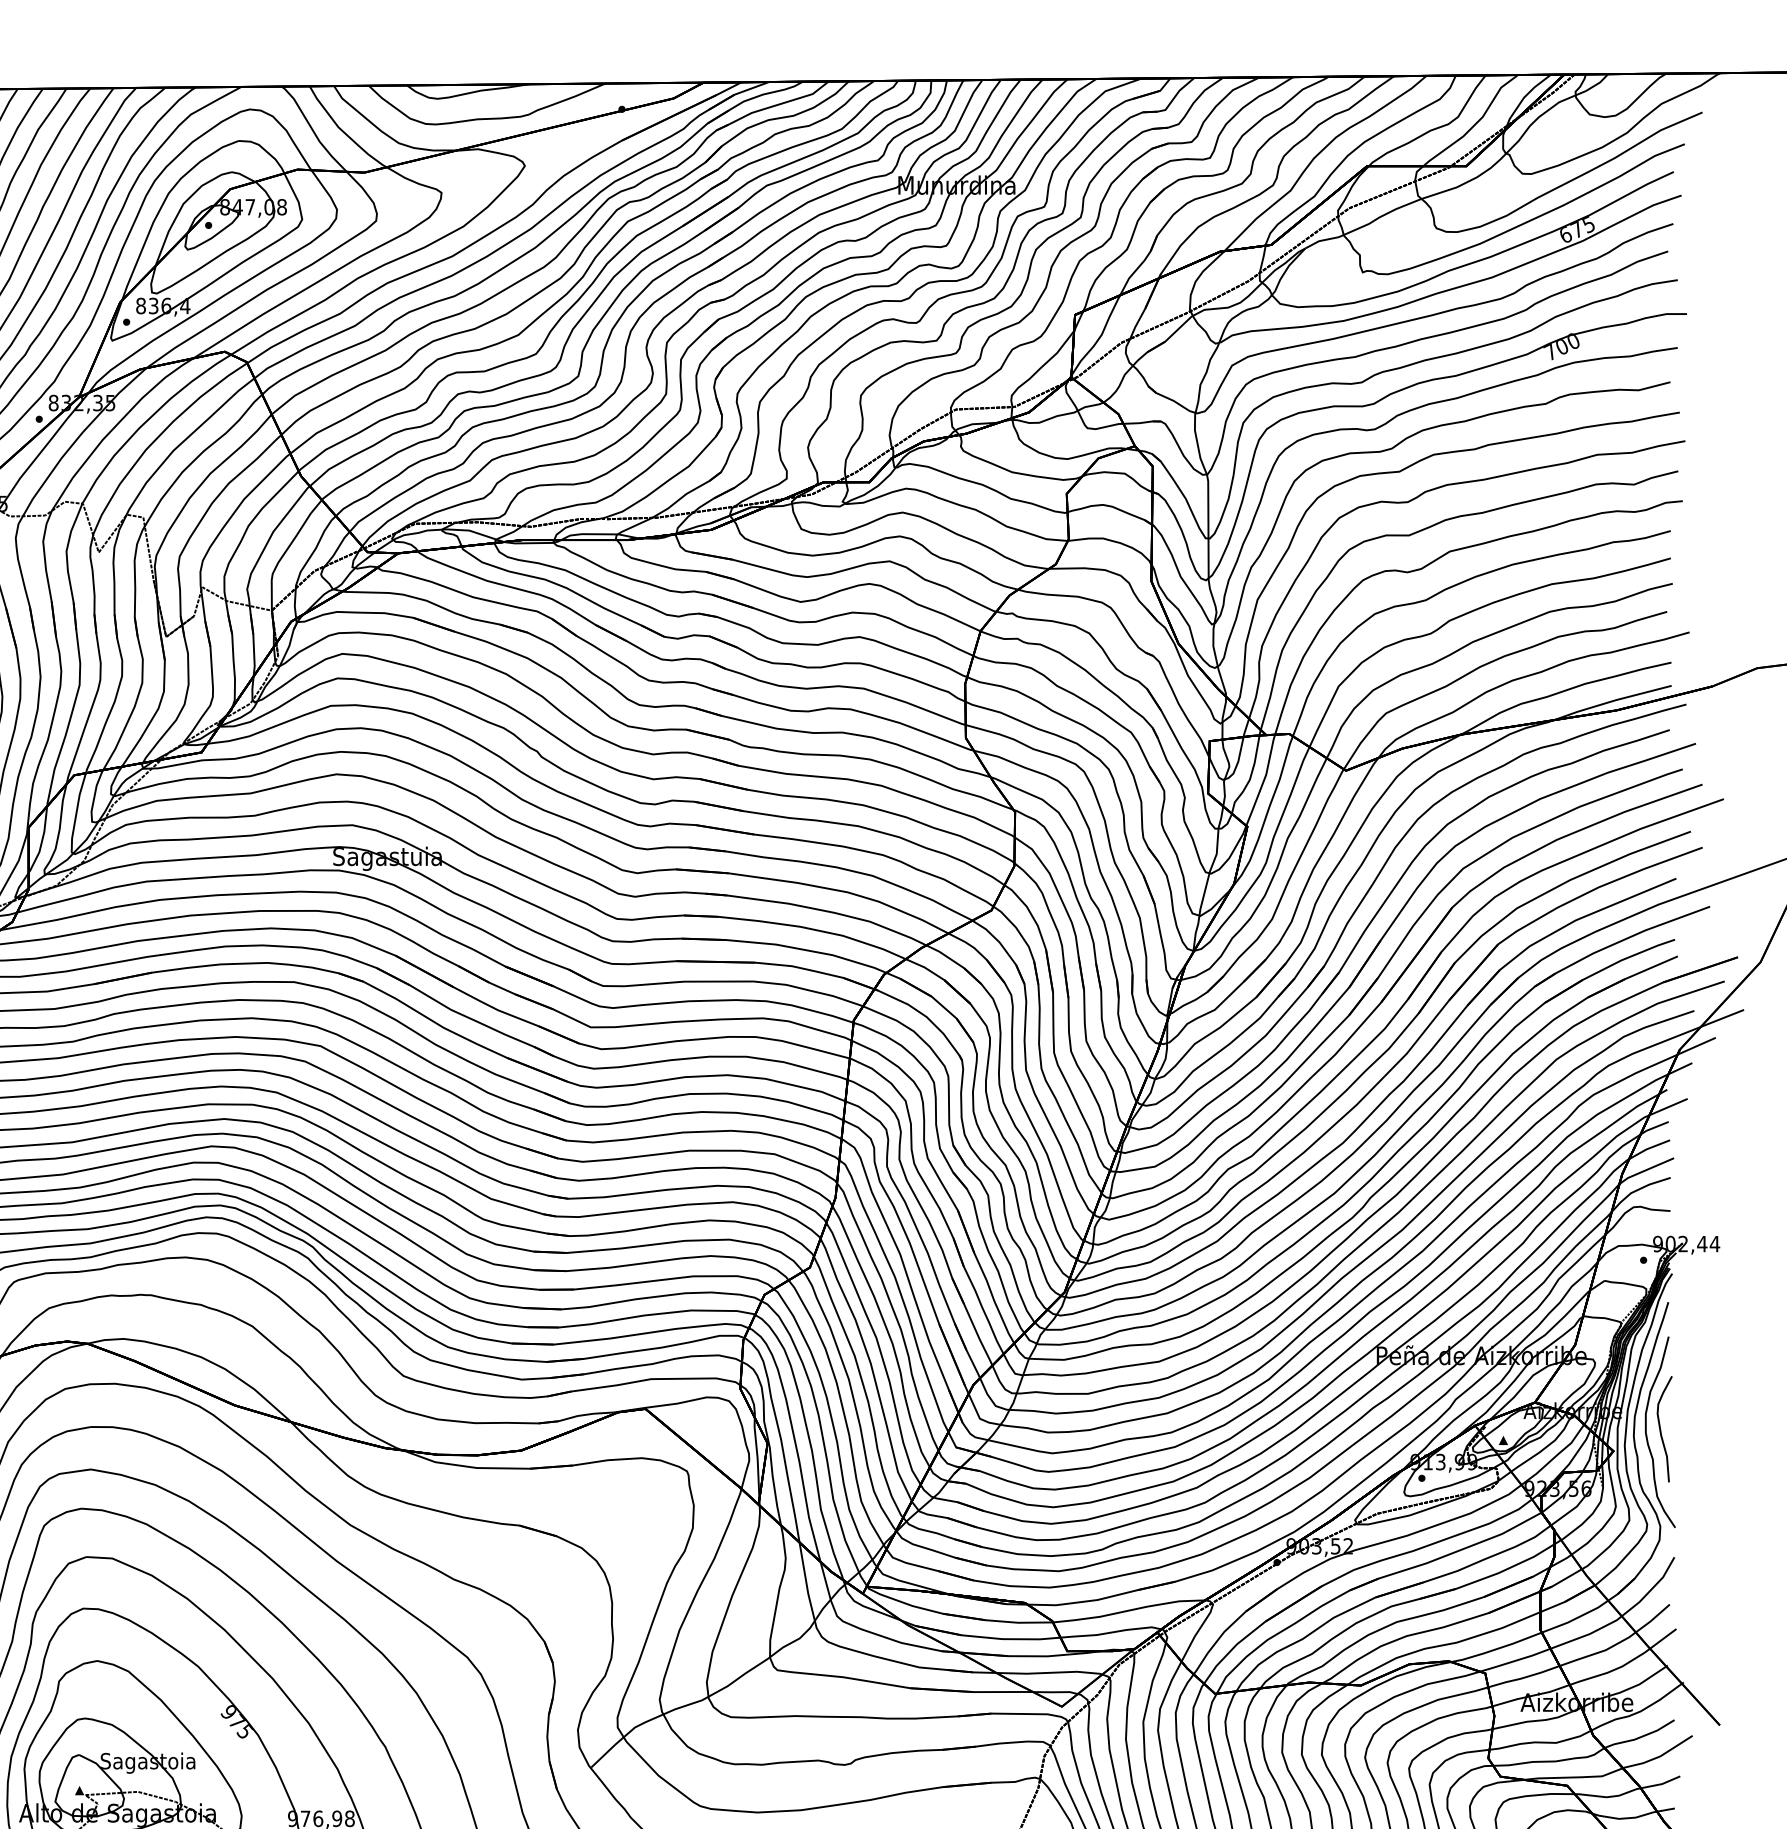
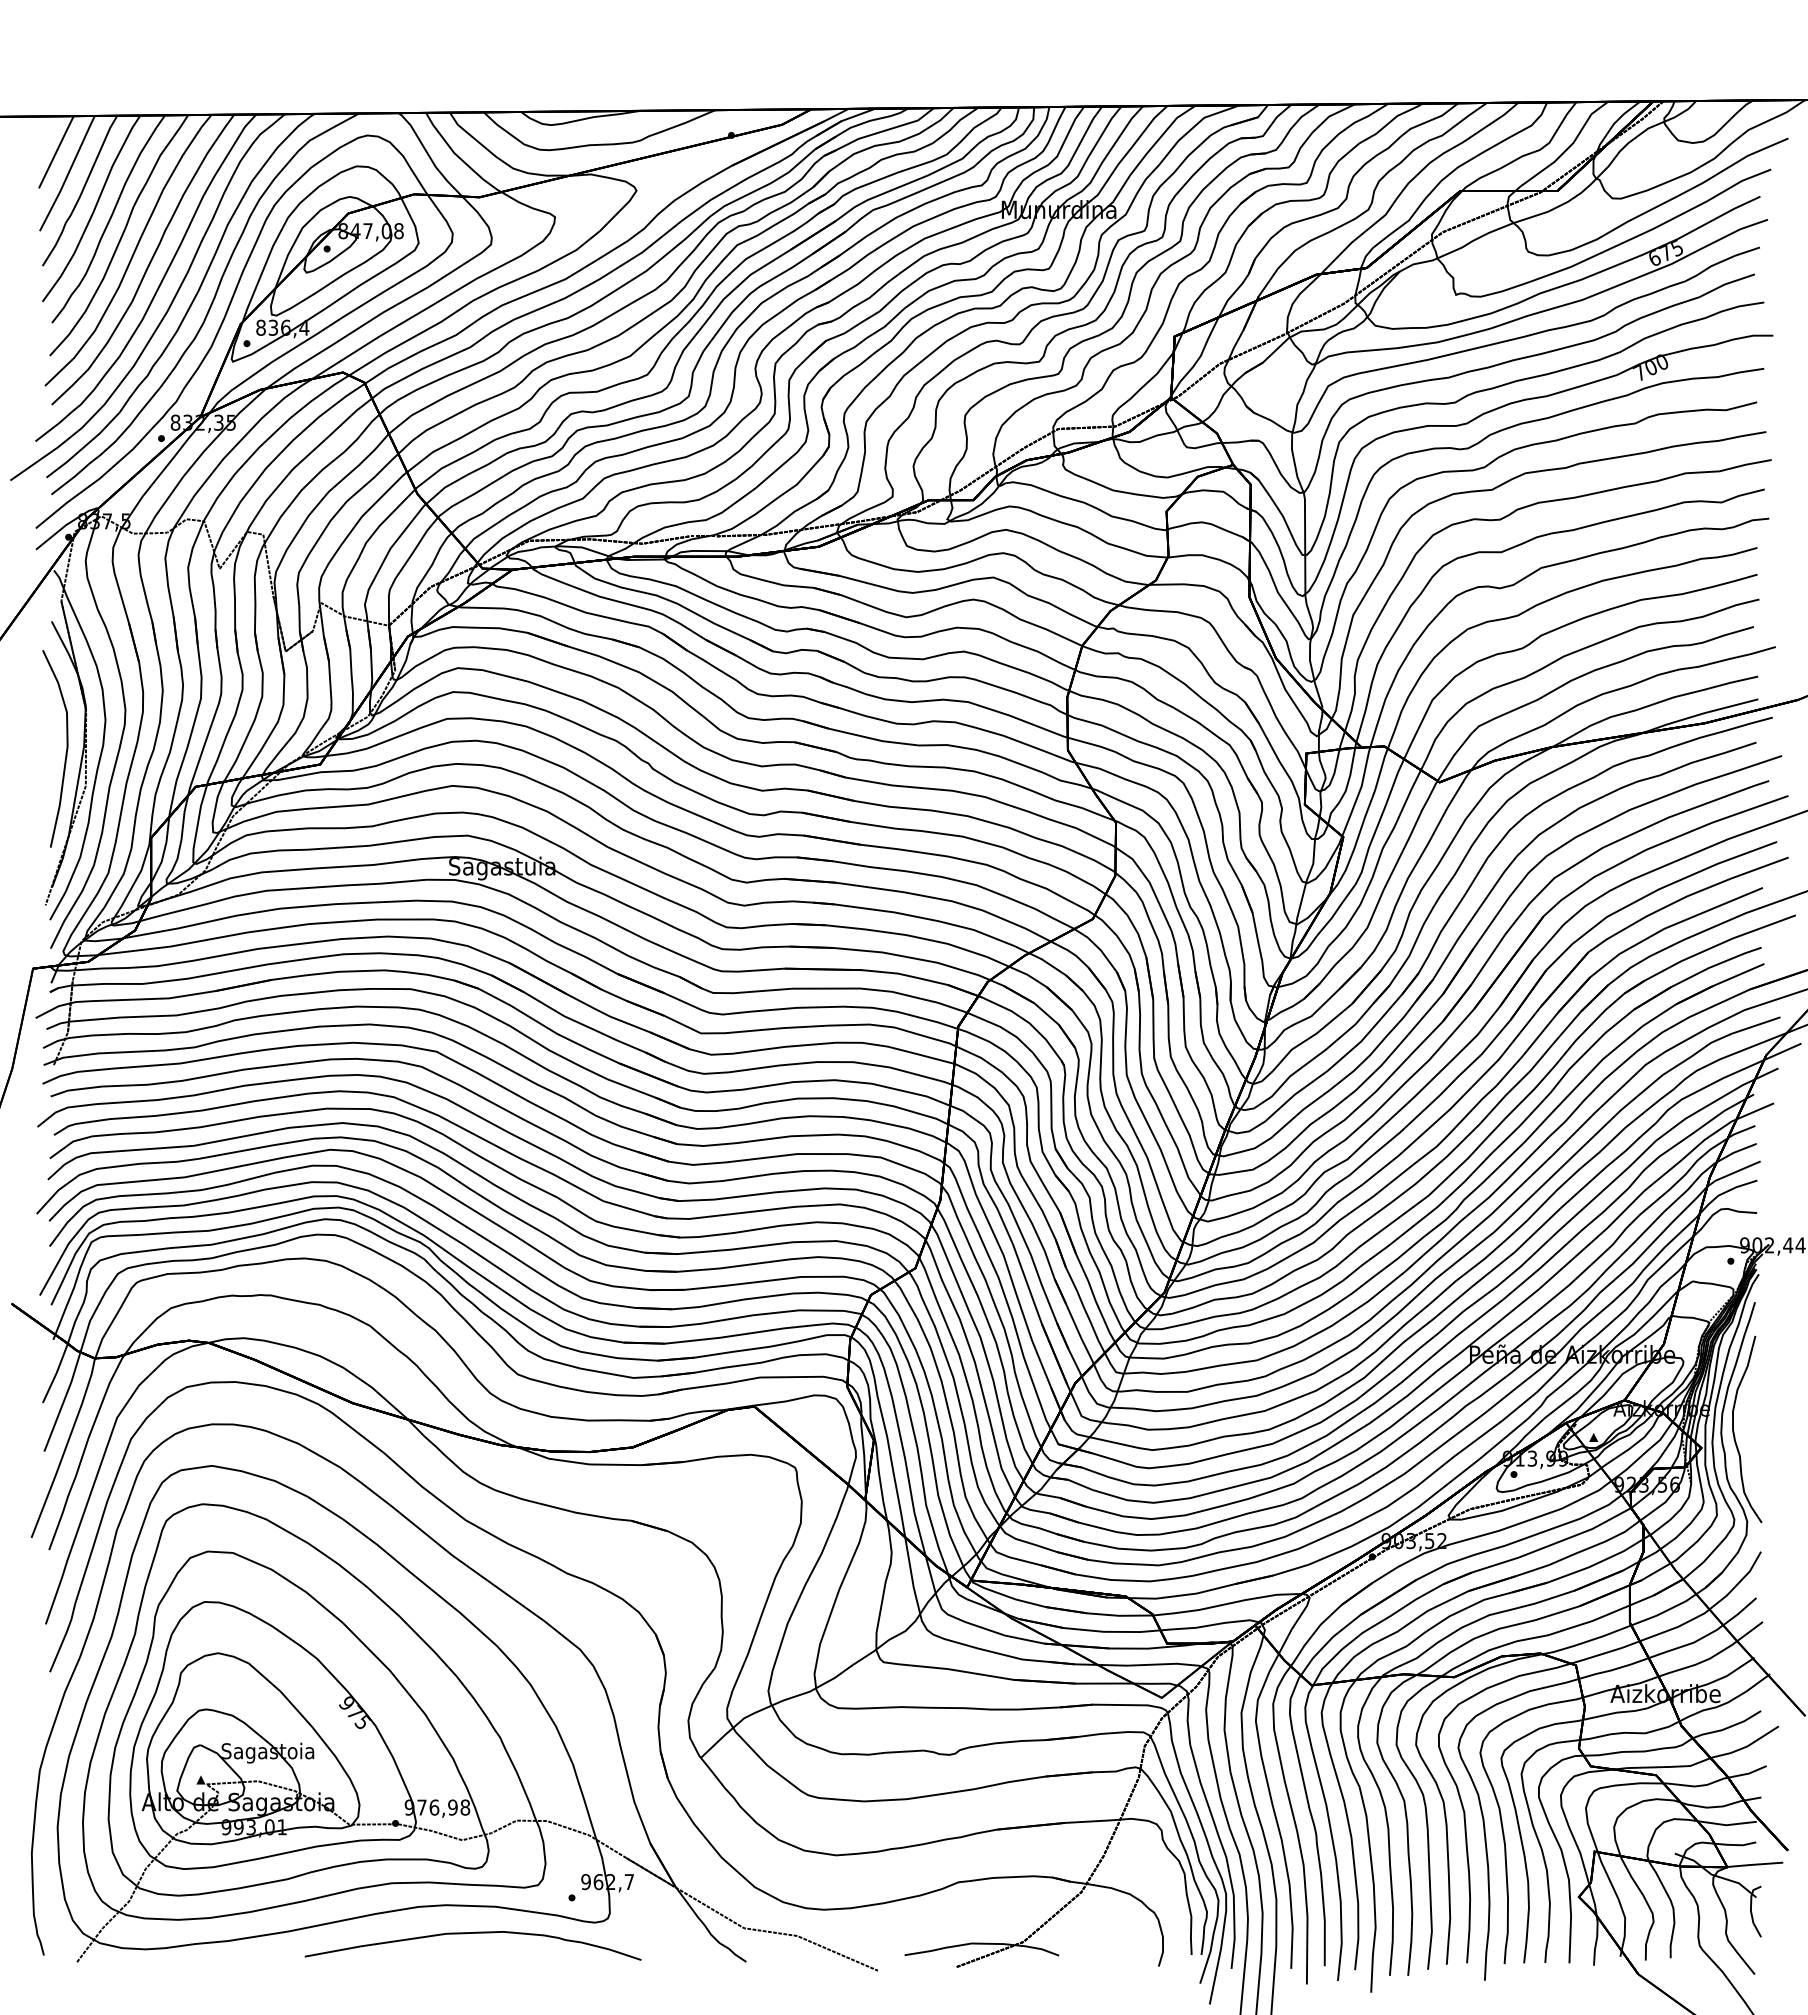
curve: (1661, 1430) -> (1748, 1427), removed

